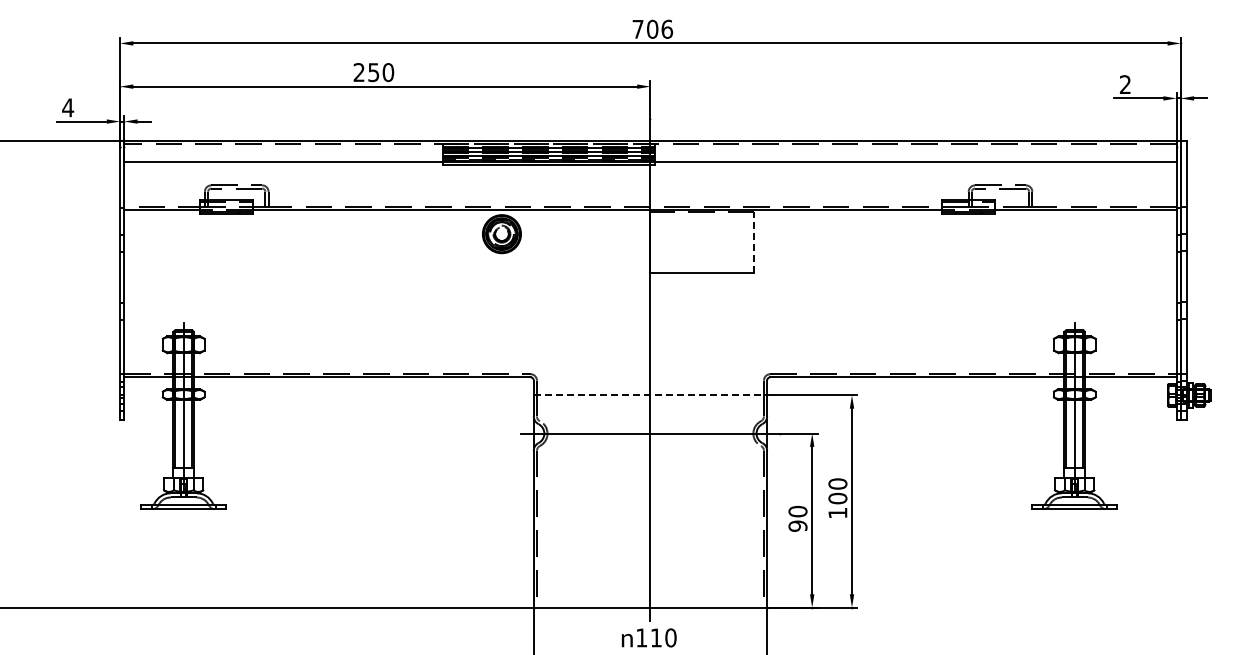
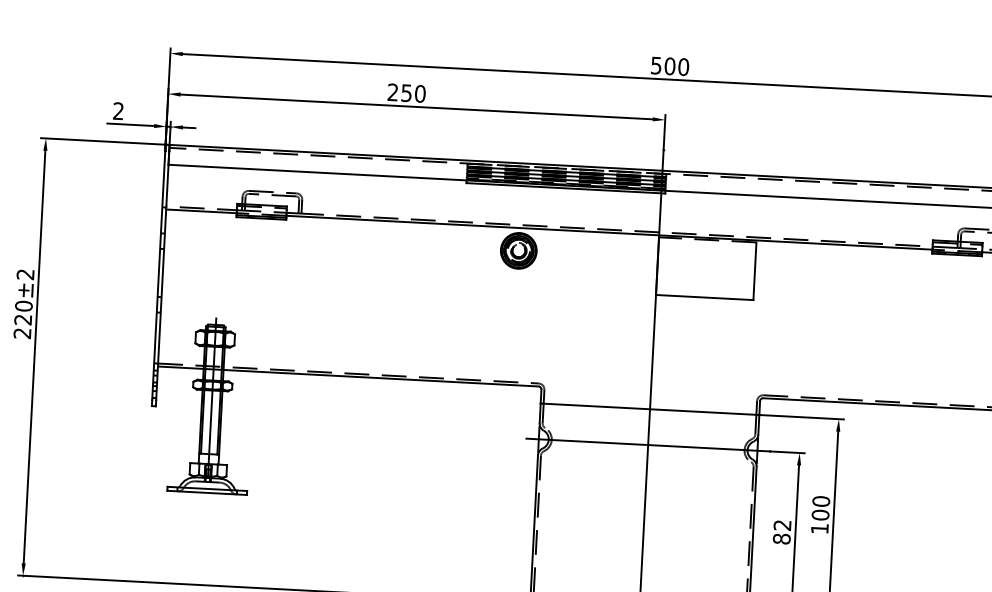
text: (652, 28) -> (669, 65), 706 -> 500
text: (68, 107) -> (118, 110), 4 -> 2
line: (754, 242) -> (755, 271), dashed -> solid
line: (650, 395) -> (650, 409), dashed -> solid
text: (797, 518) -> (781, 531), 90 -> 82

